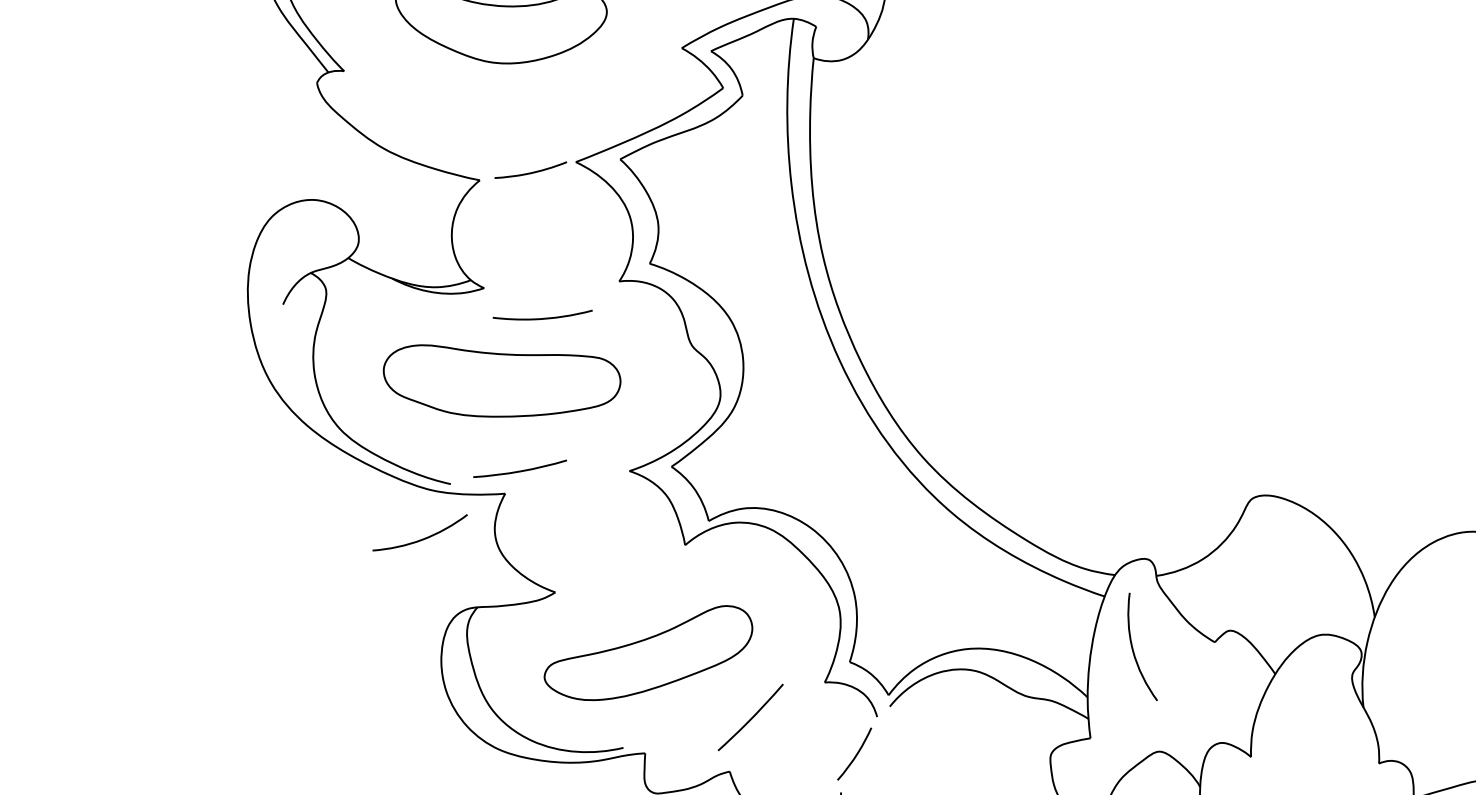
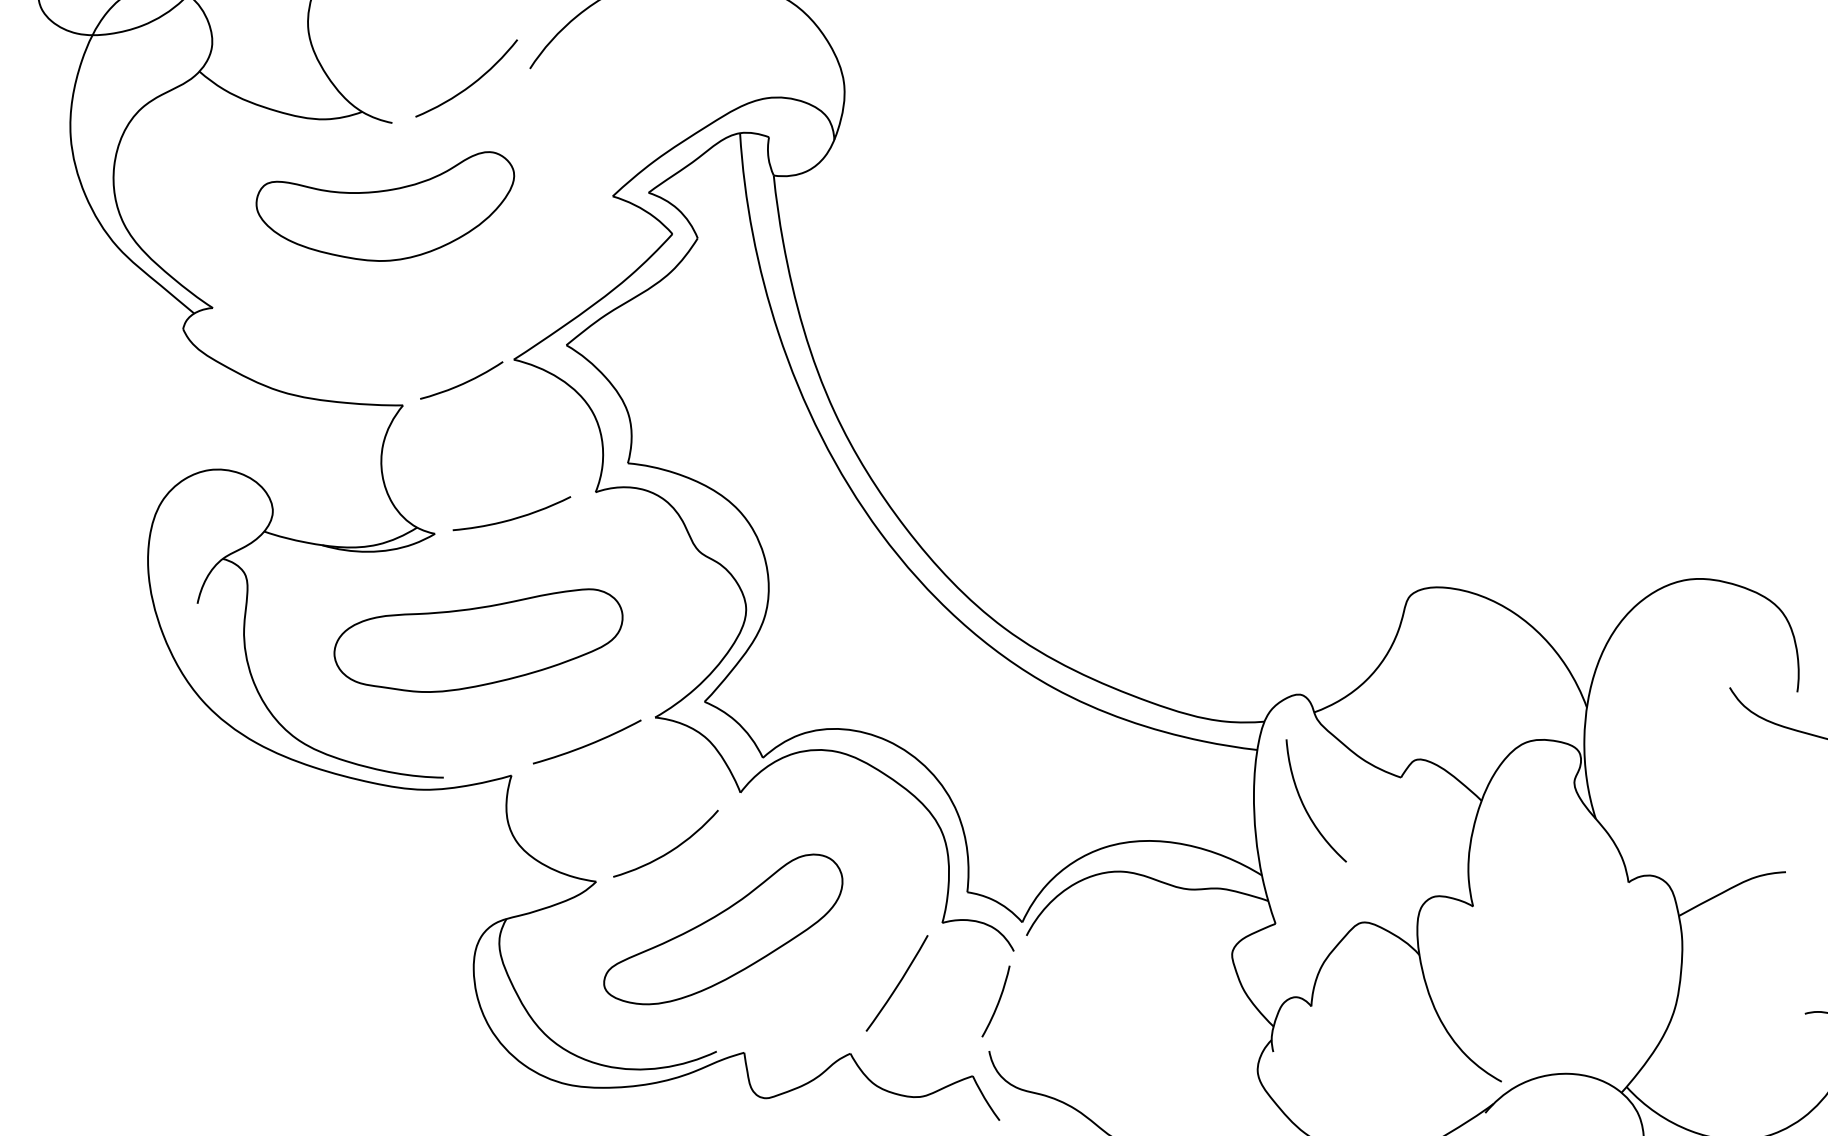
curve: (544, 317) -> (514, 517), moved
curve: (519, 470) -> (586, 744), moved
curve: (423, 538) -> (671, 849), moved
curve: (750, 718) -> (897, 984), moved

